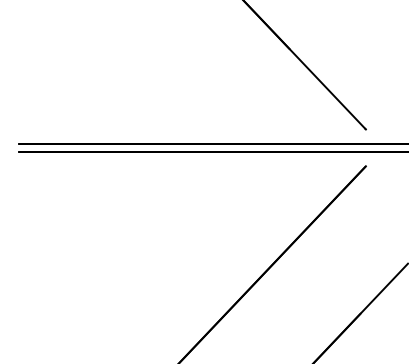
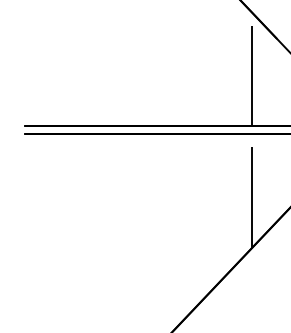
line: (263, 82) -> (252, 69), added
line: (263, 213) -> (252, 191), added

